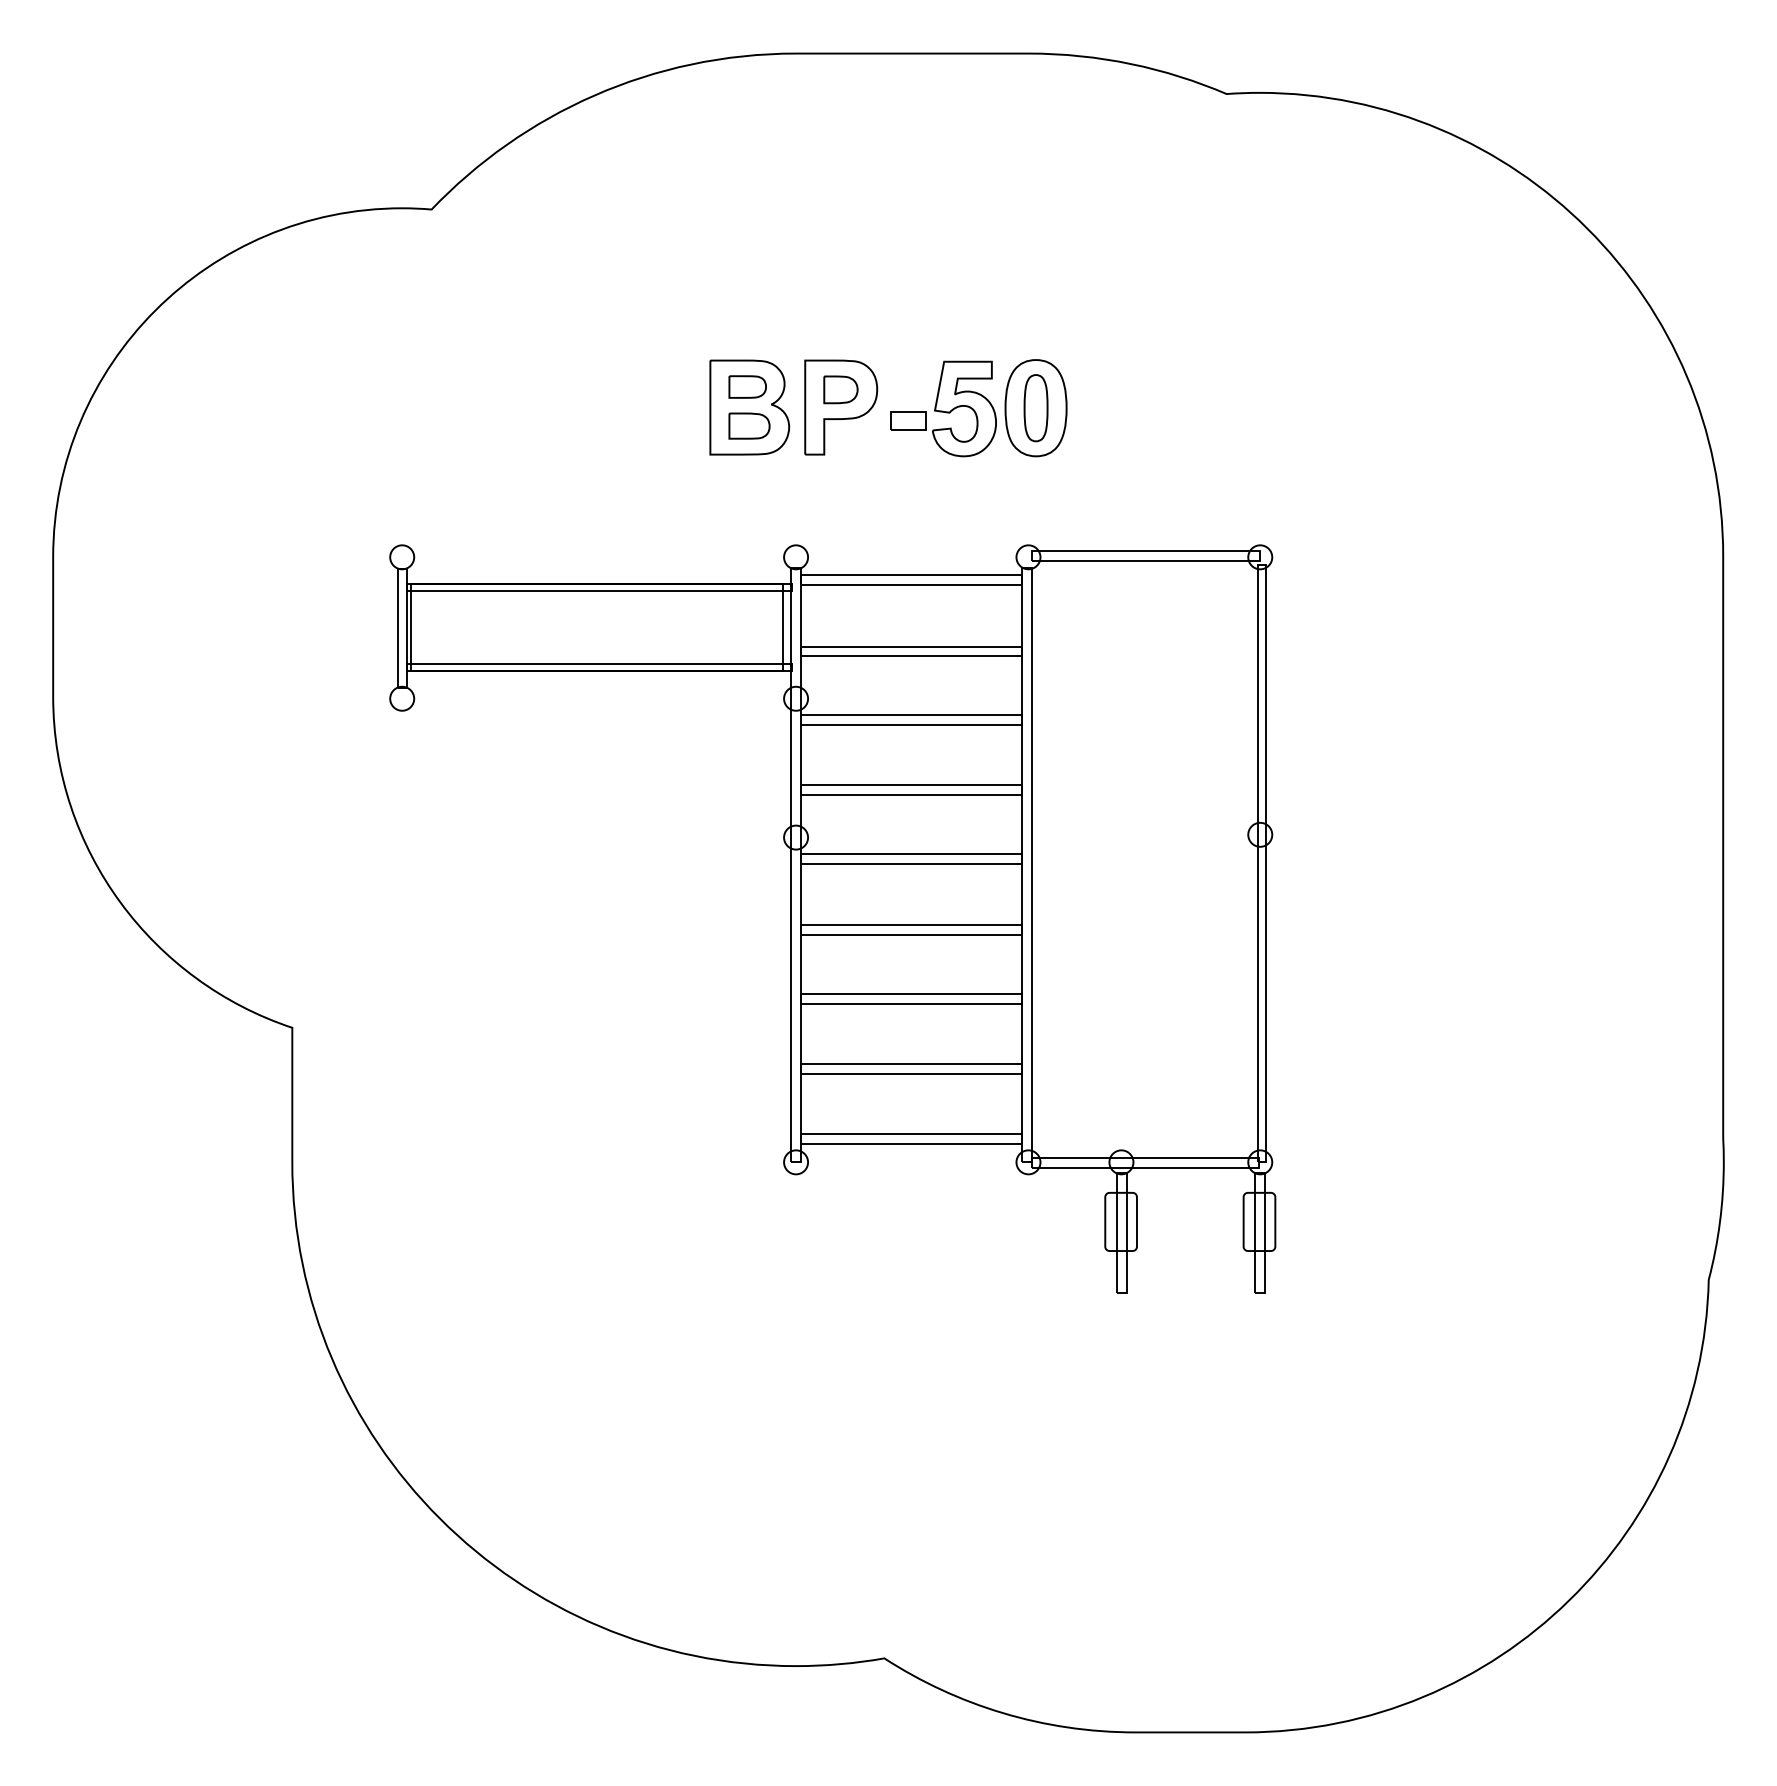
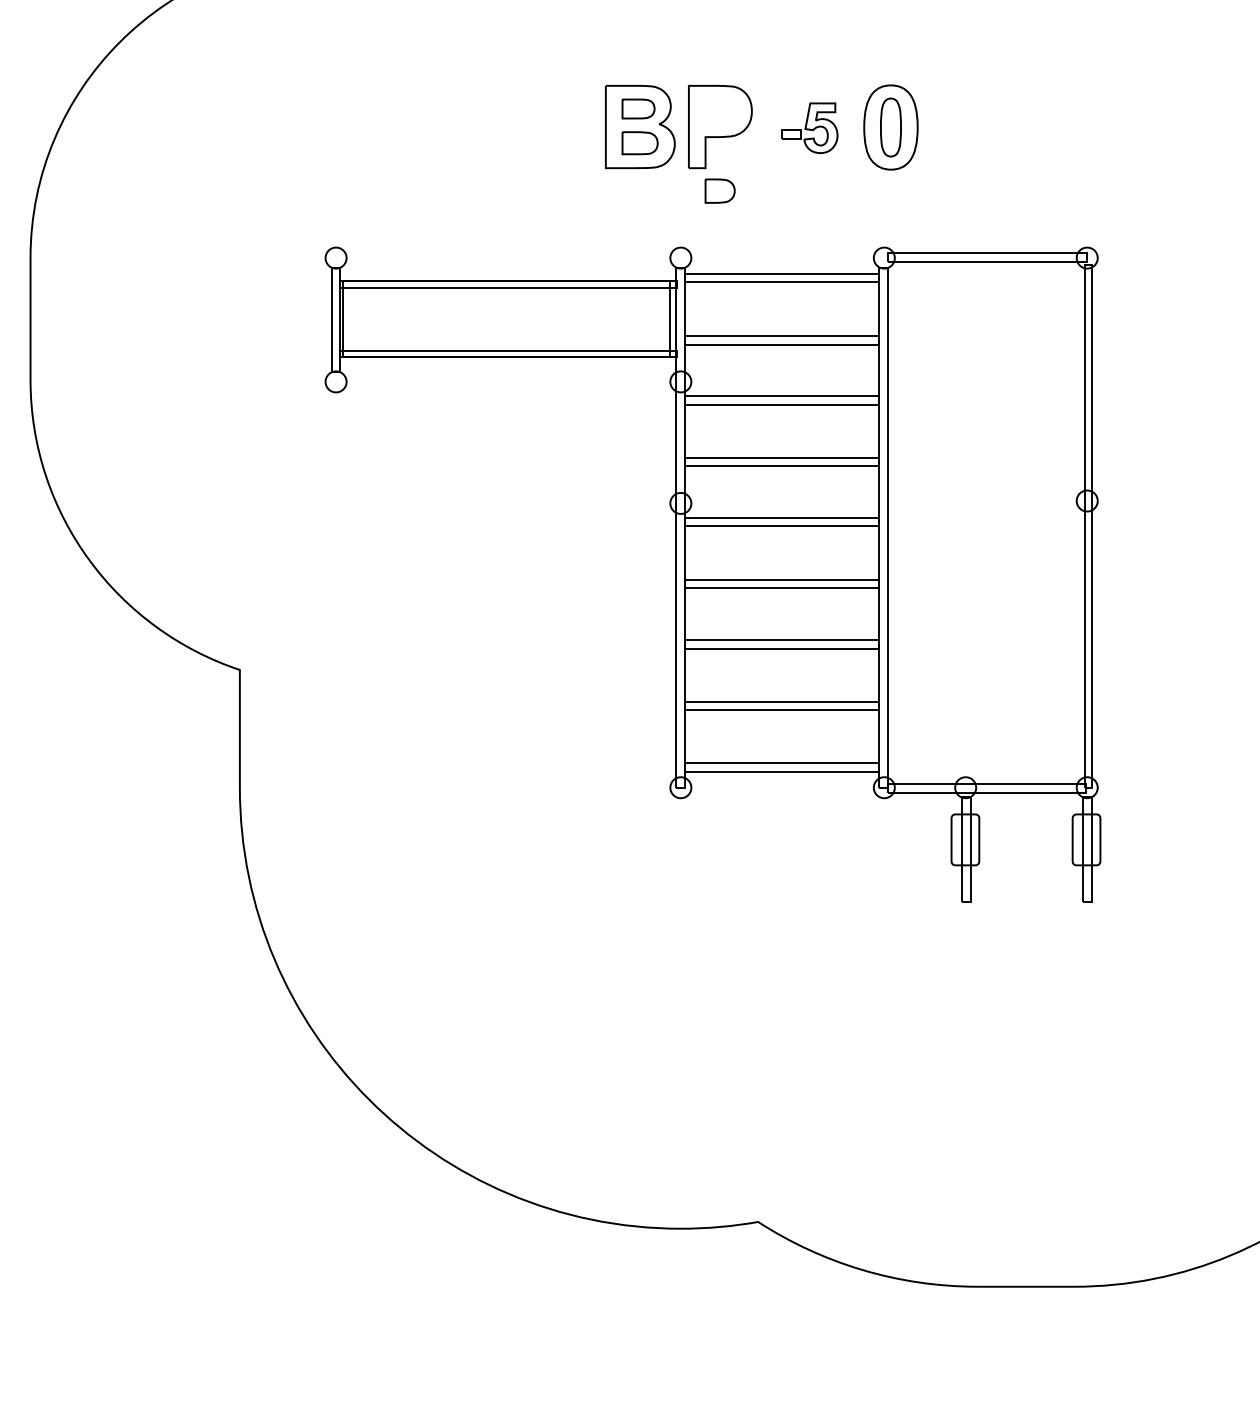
part: (840, 389) -> (719, 190), moved
part: (943, 408) -> (809, 127), size x0.6

